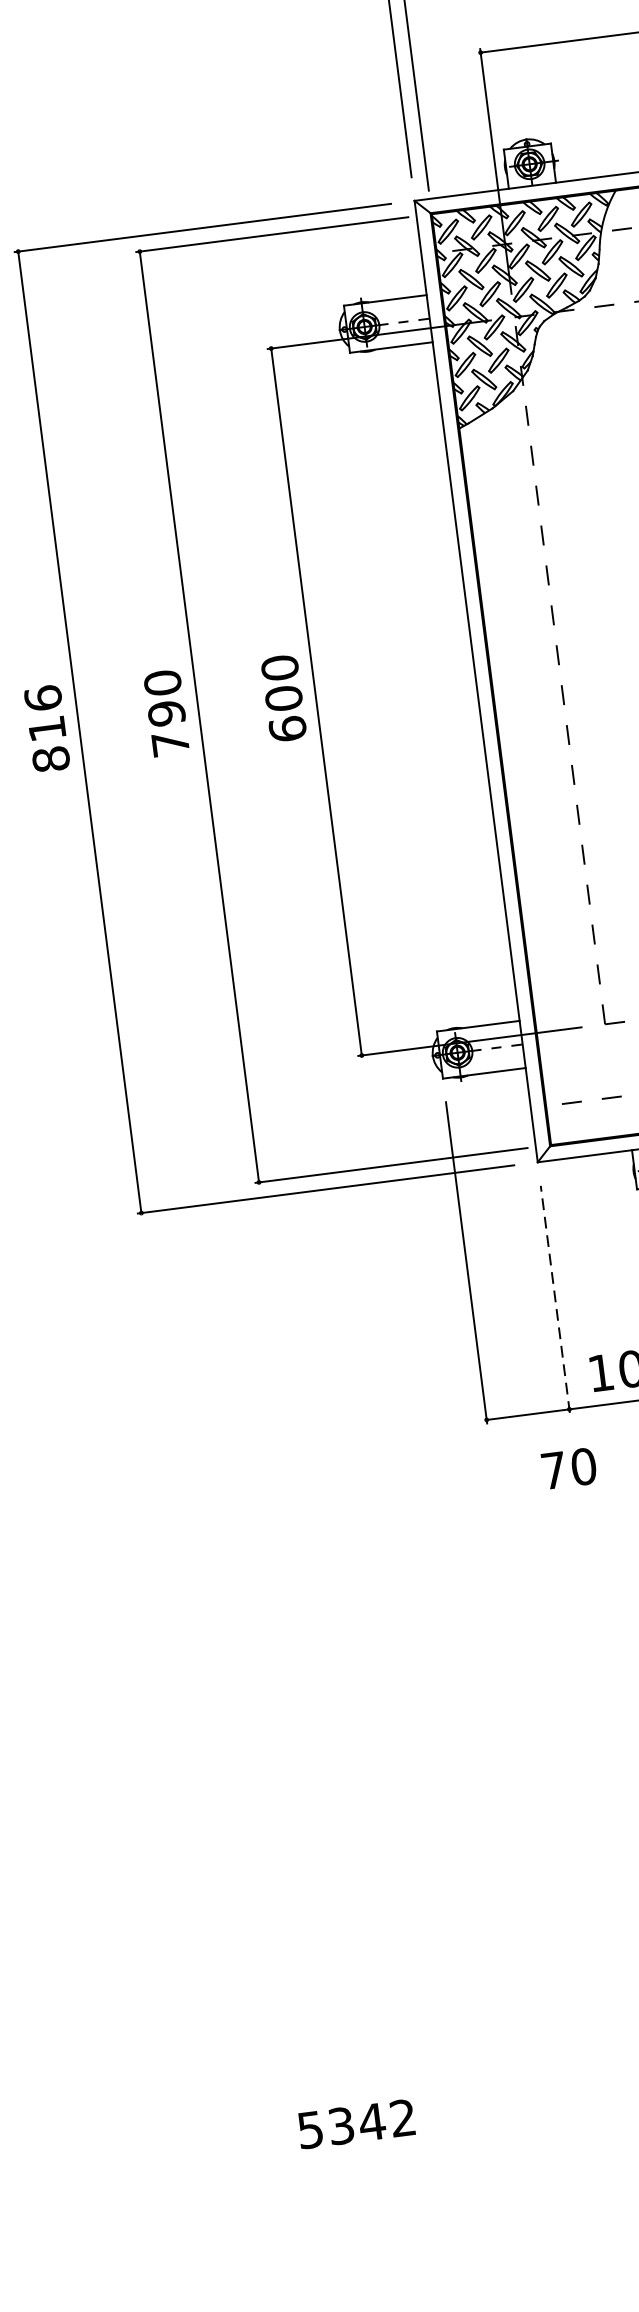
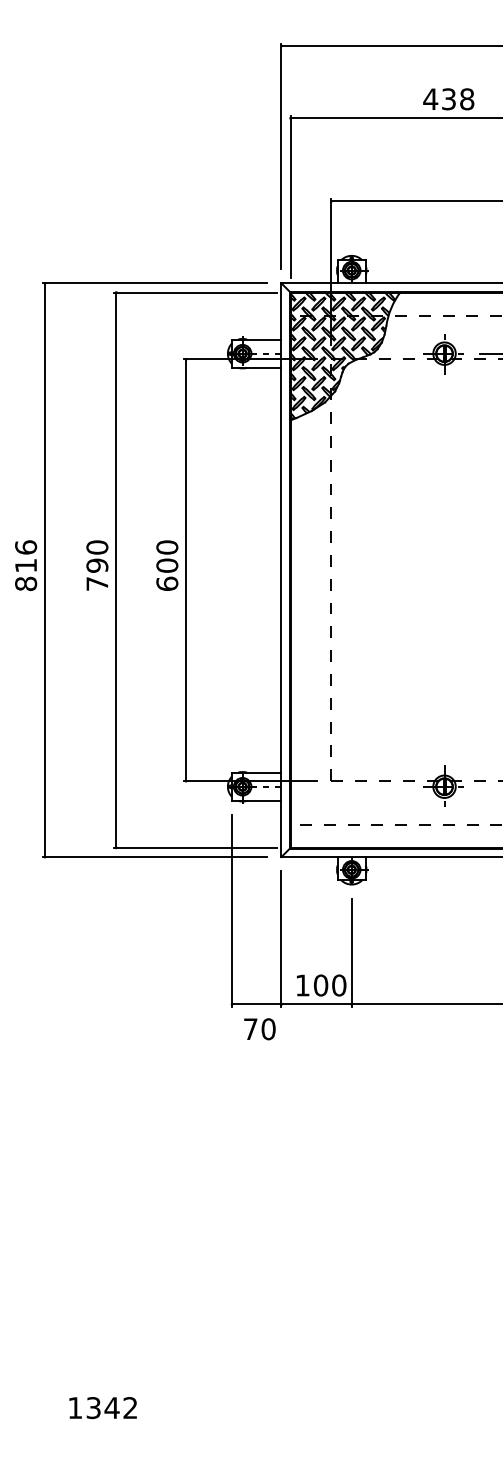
line: (555, 1298) -> (281, 938), dashed -> solid
text: (568, 1469) -> (259, 1029), moved
text: (309, 2130) -> (74, 1408), 5342 -> 1342

